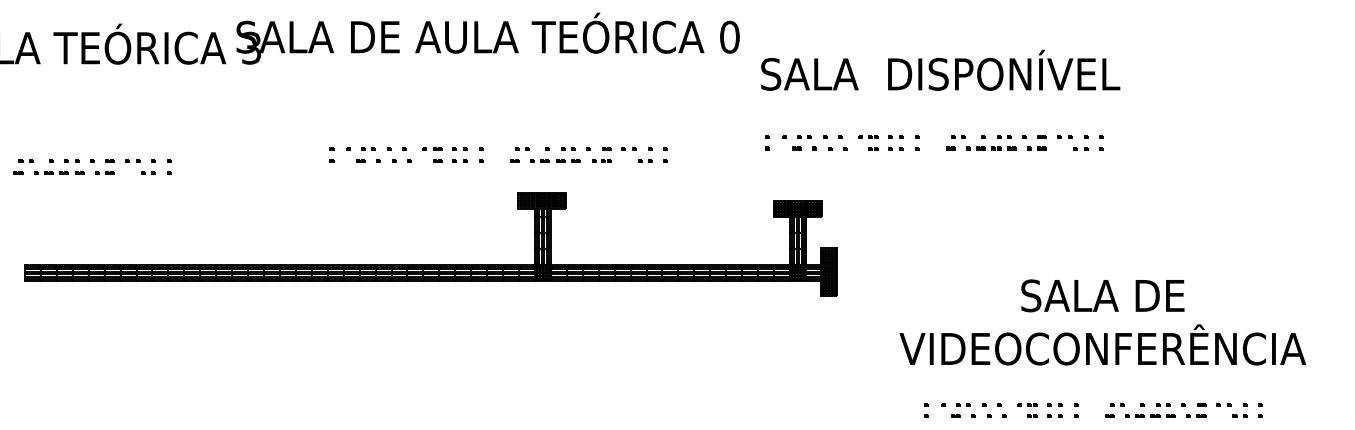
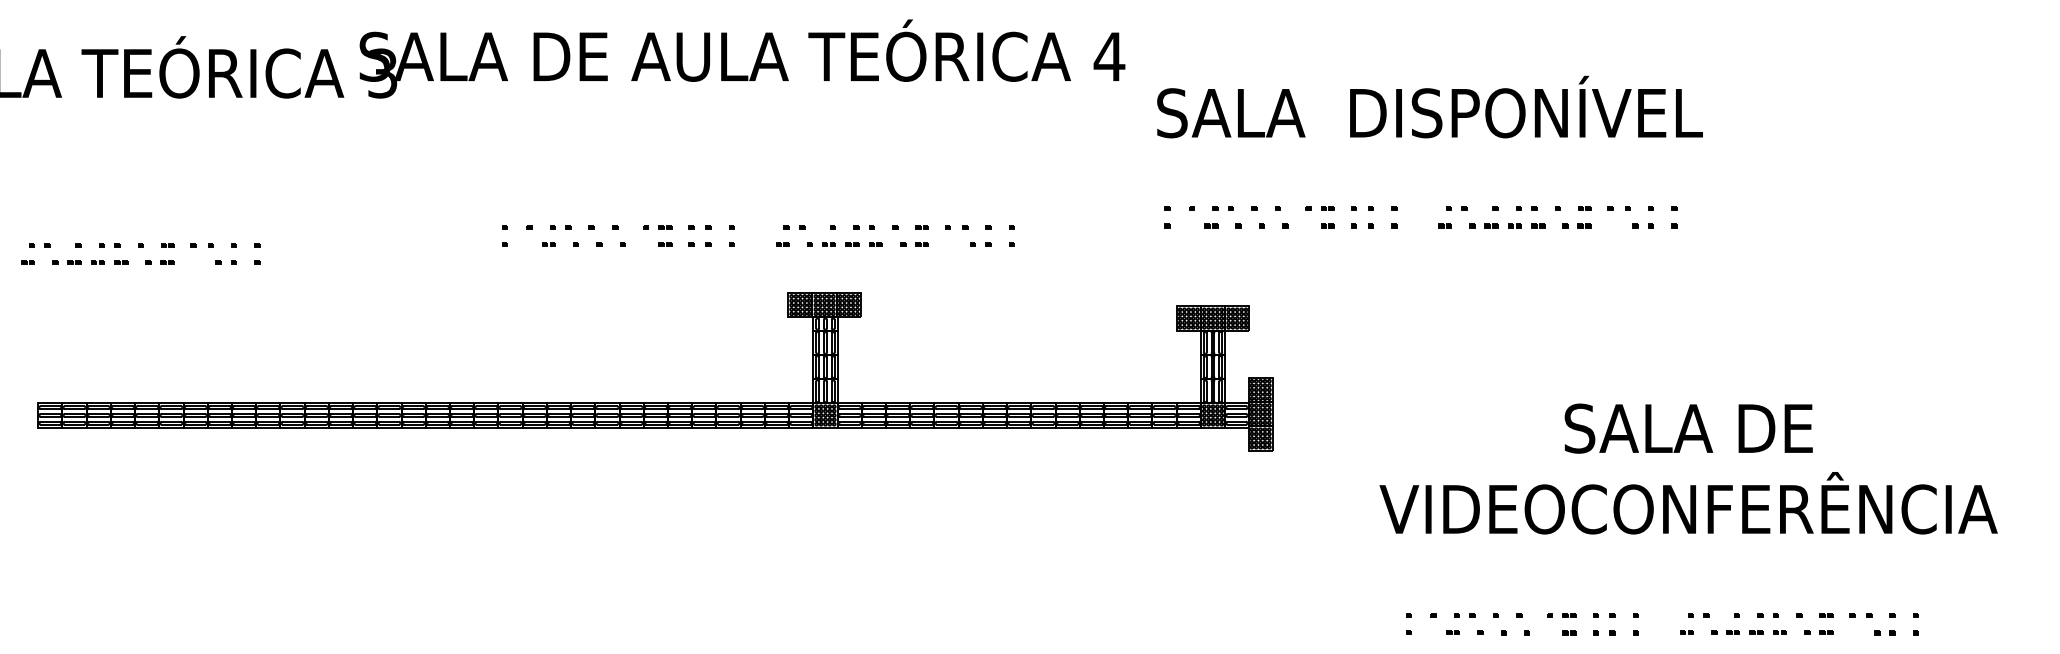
text: (729, 36) -> (1109, 55), 0 -> 4
text: (1102, 322) -> (1688, 469), moved

